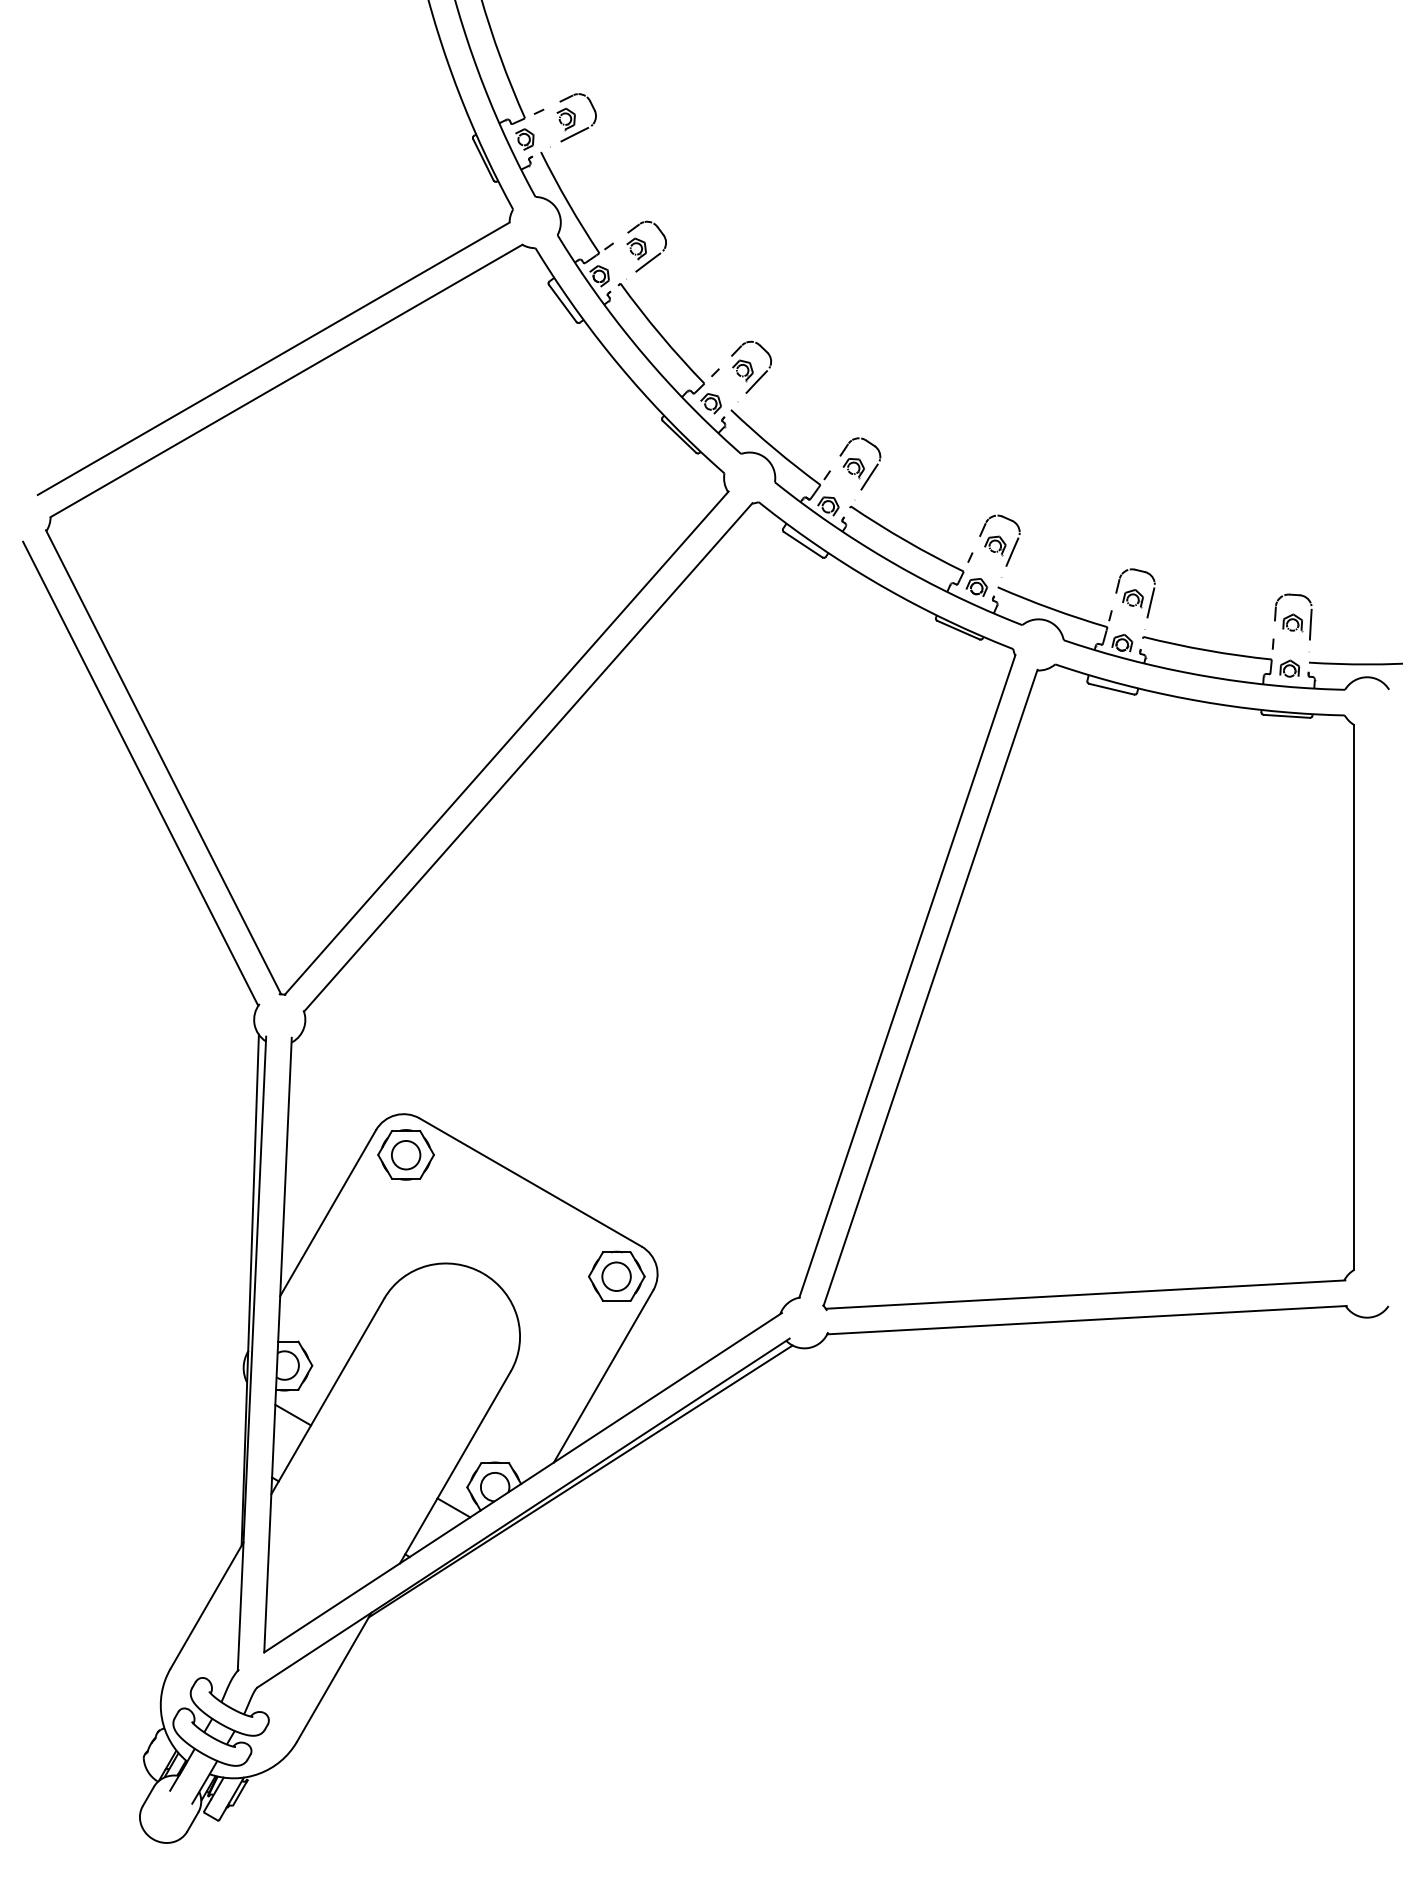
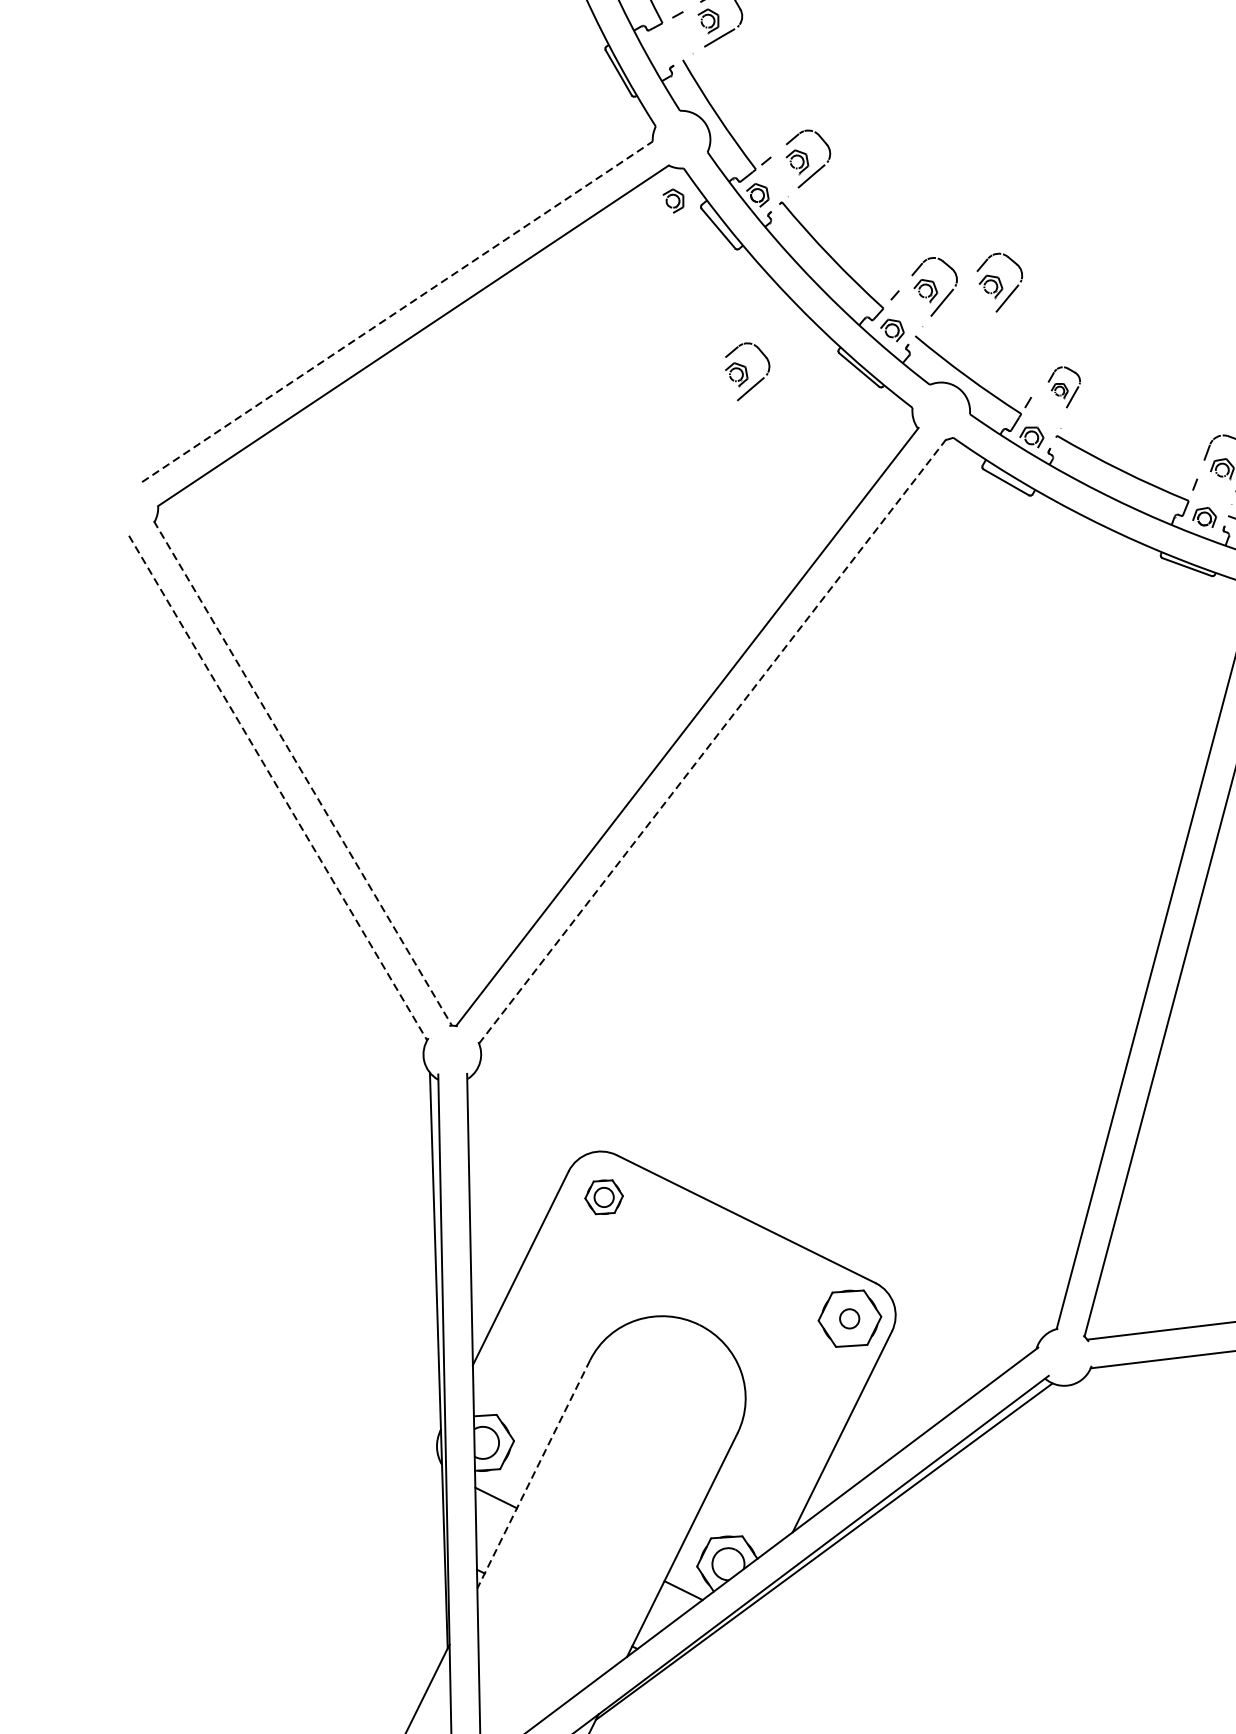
part: (524, 139) -> (673, 201), moved
line: (274, 358) -> (398, 311), solid -> dashed
part: (809, 366) -> (1000, 281), added
part: (580, 431) -> (747, 371), added
part: (860, 463) -> (1064, 386), size x0.7
line: (528, 757) -> (712, 741), solid -> dashed
line: (163, 762) -> (302, 773), solid -> dashed
line: (140, 774) -> (277, 788), solid -> dashed
part: (405, 1154) -> (603, 1196), size x0.6
circle: (616, 1276) -> (849, 1318), size x0.6
line: (327, 1396) -> (533, 1474), solid -> dashed

